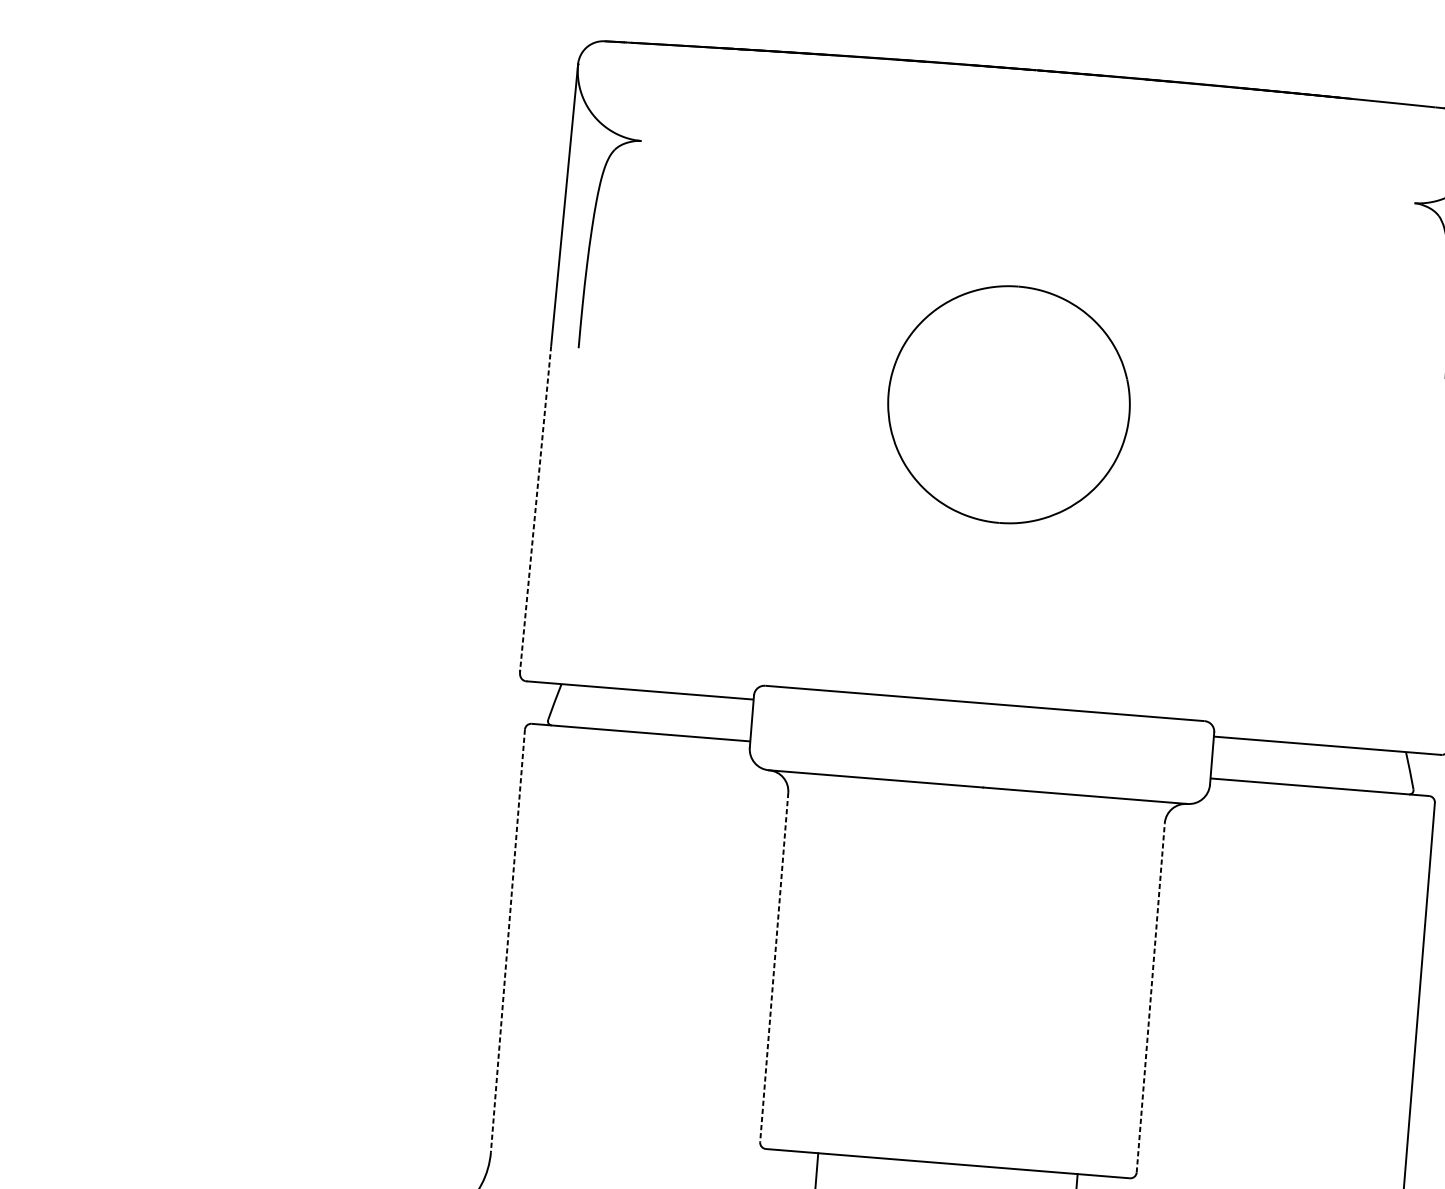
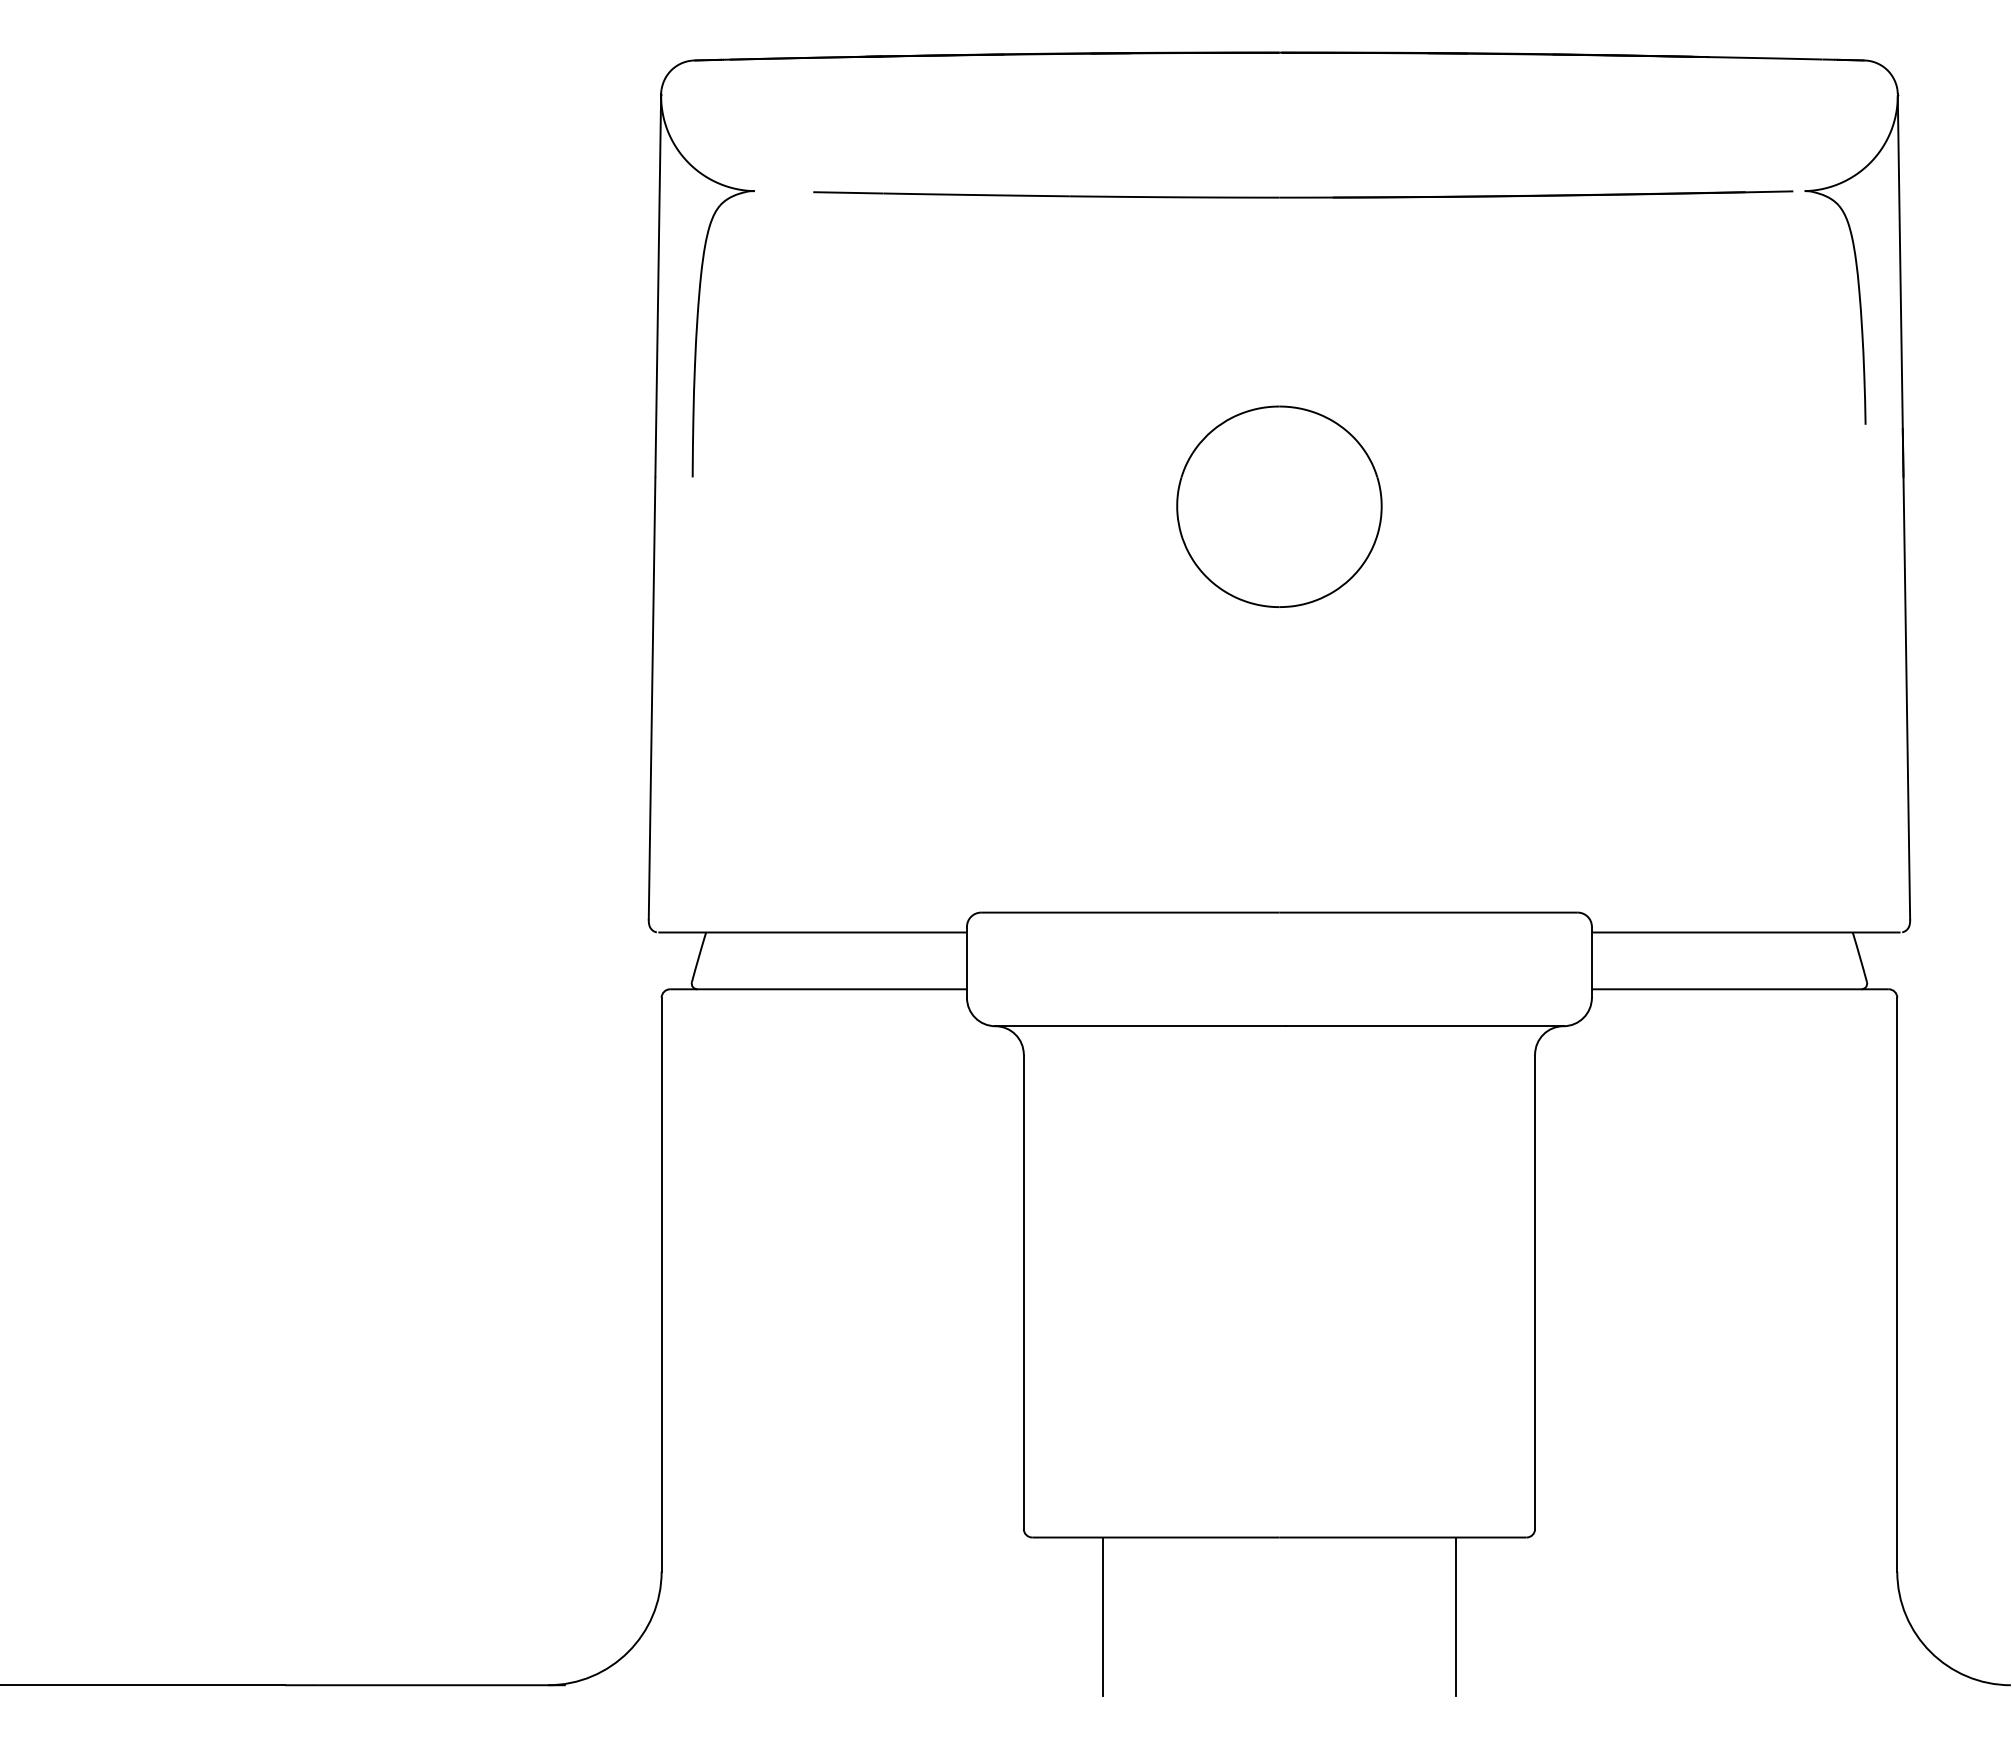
part: (1045, 176) -> (1303, 194), added
part: (1009, 404) -> (1279, 506), size x0.62
line: (535, 508) -> (652, 698), dashed -> solid
line: (507, 940) -> (661, 1284), dashed -> solid
line: (773, 968) -> (1023, 1292), dashed -> solid
line: (1151, 997) -> (1535, 1291), dashed -> solid

